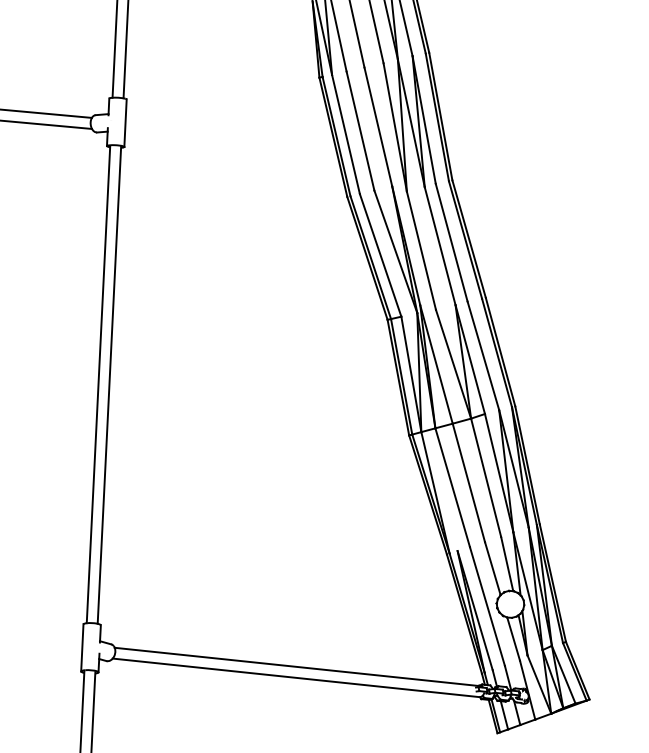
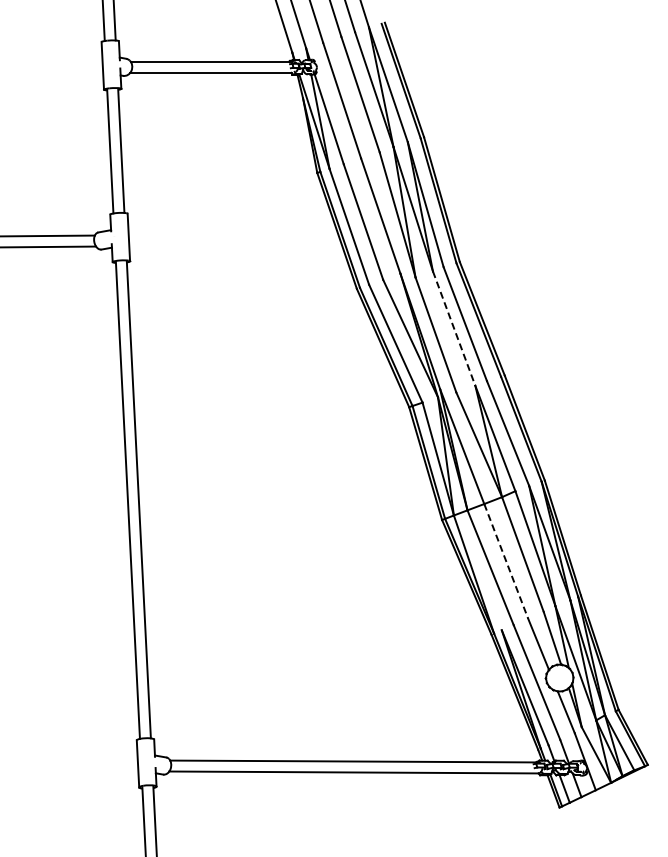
line: (440, 247) -> (454, 329), solid -> dashed
line: (469, 483) -> (506, 561), solid -> dashed

